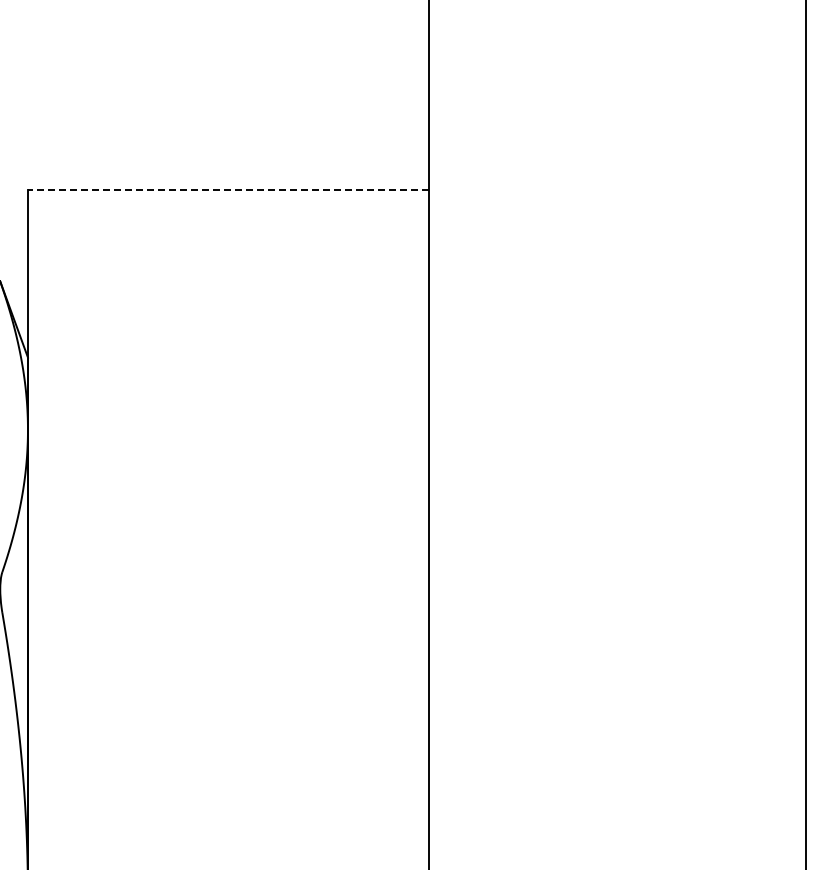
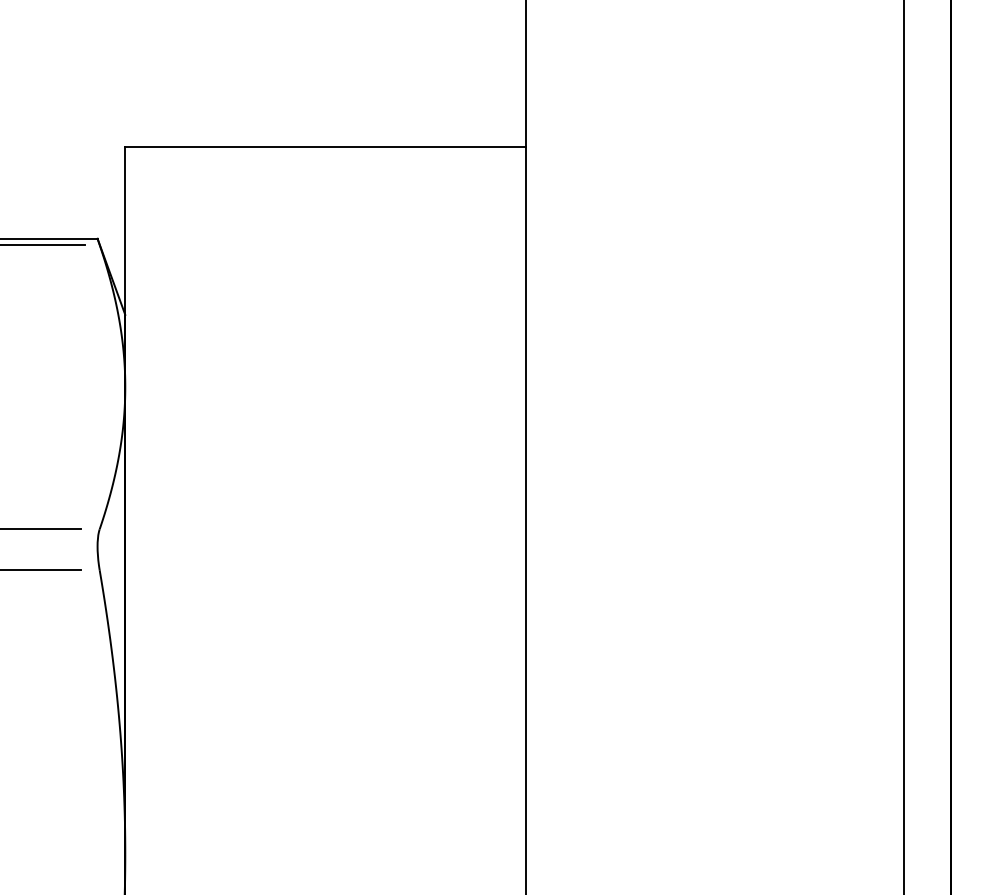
line: (228, 189) -> (325, 146), dashed -> solid

